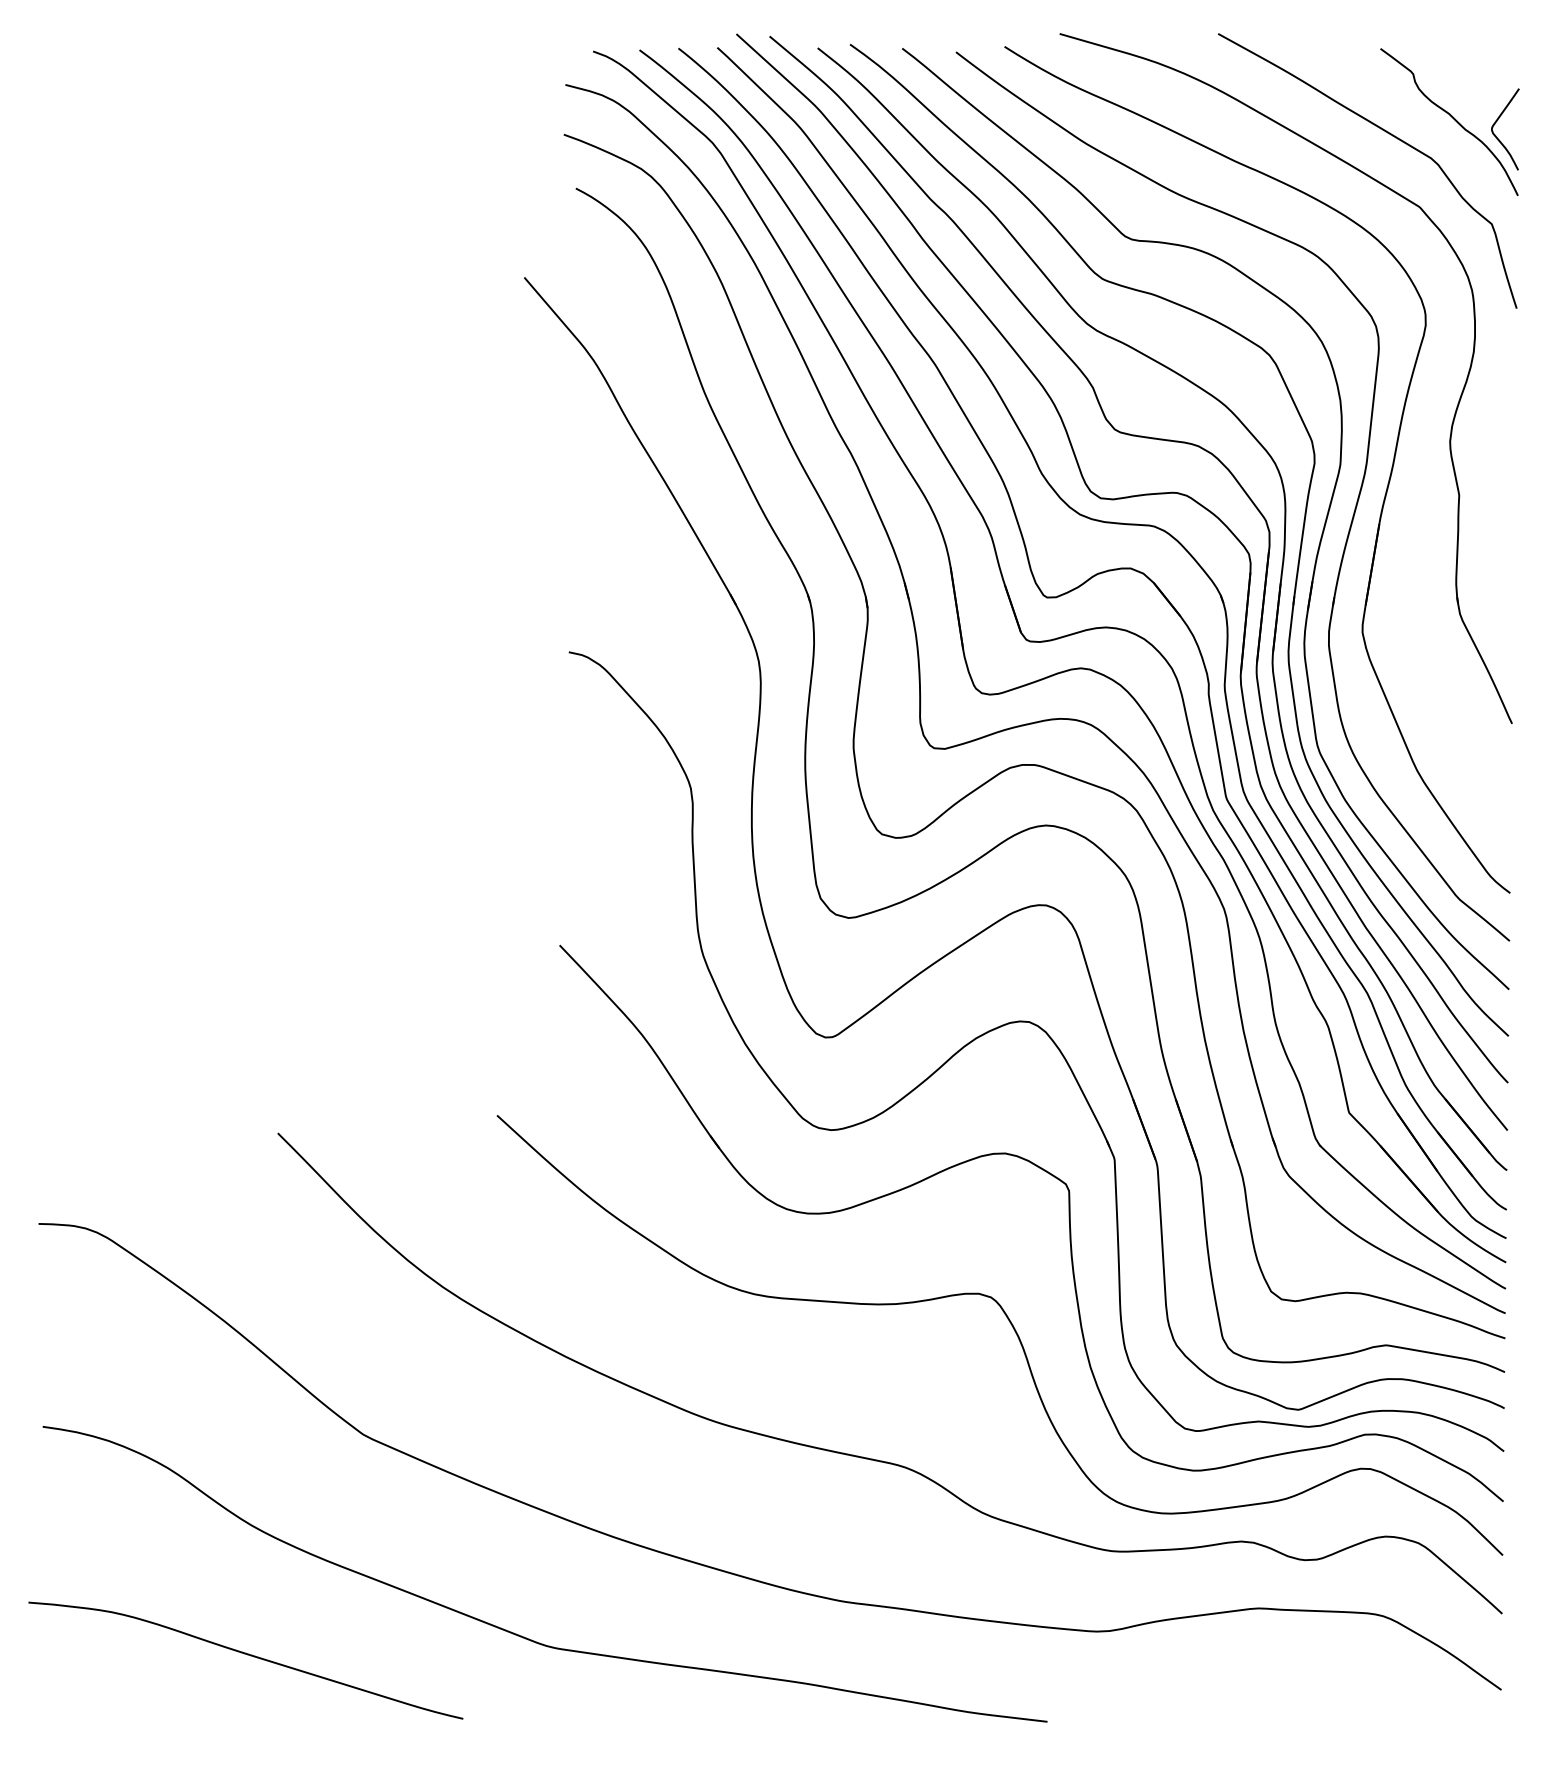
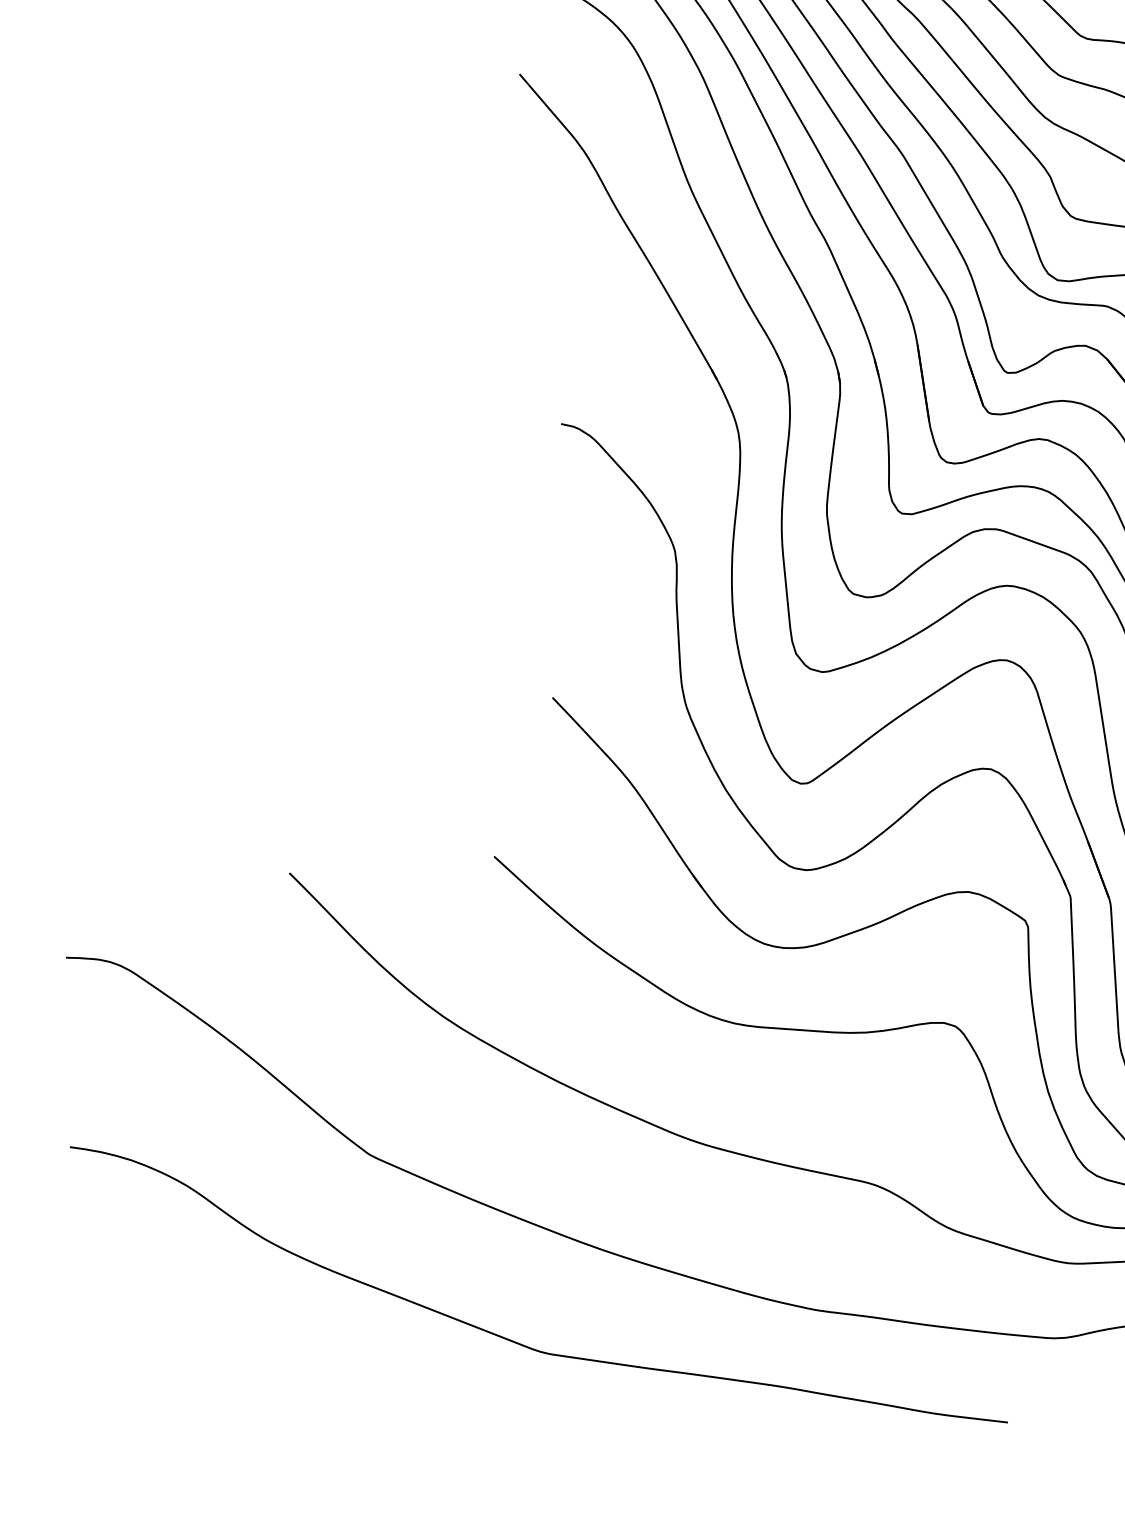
curve: (247, 1655) -> (261, 1360), removed

